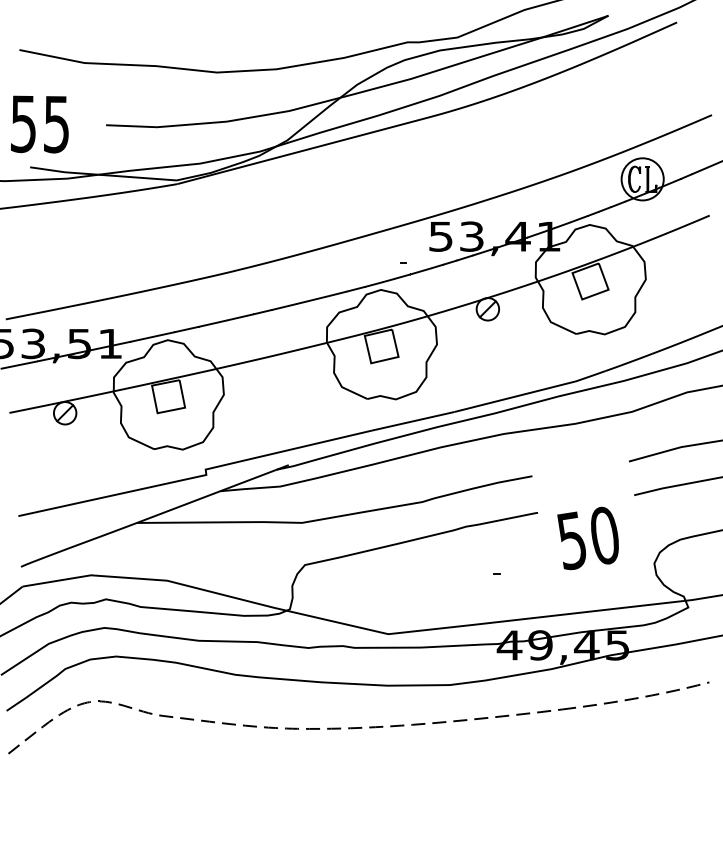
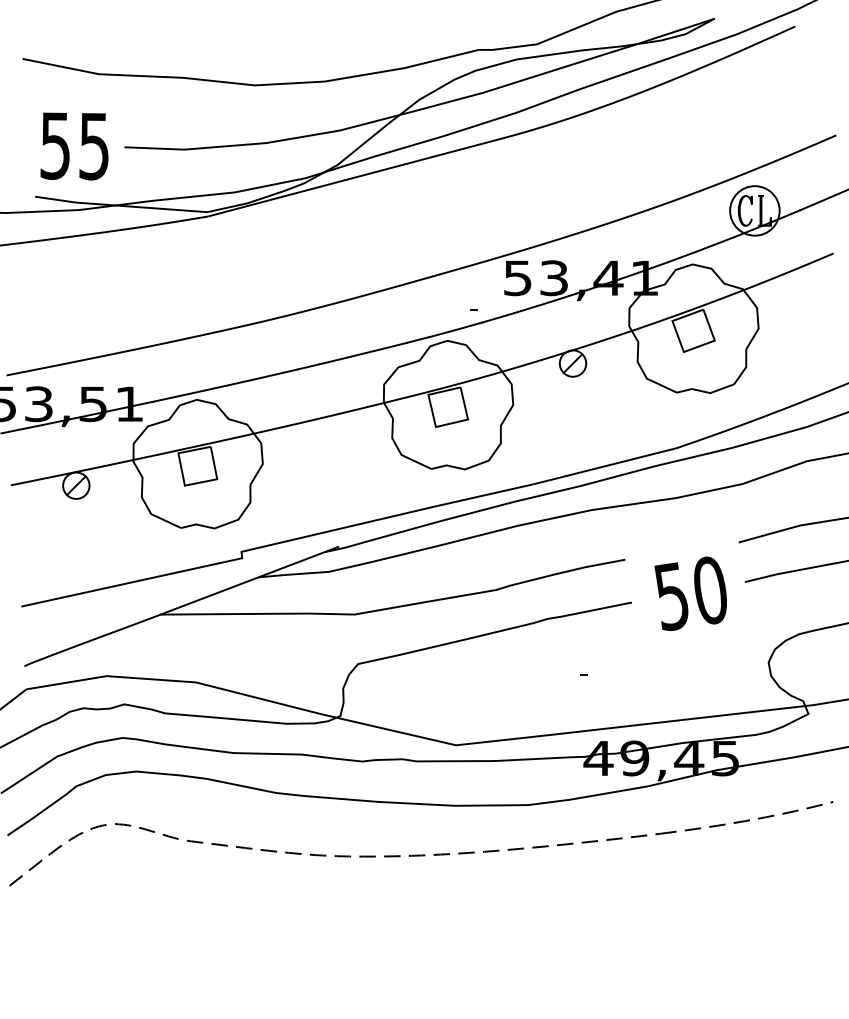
text: (39, 124) -> (74, 146), moved
text: (587, 538) -> (690, 593), moved

